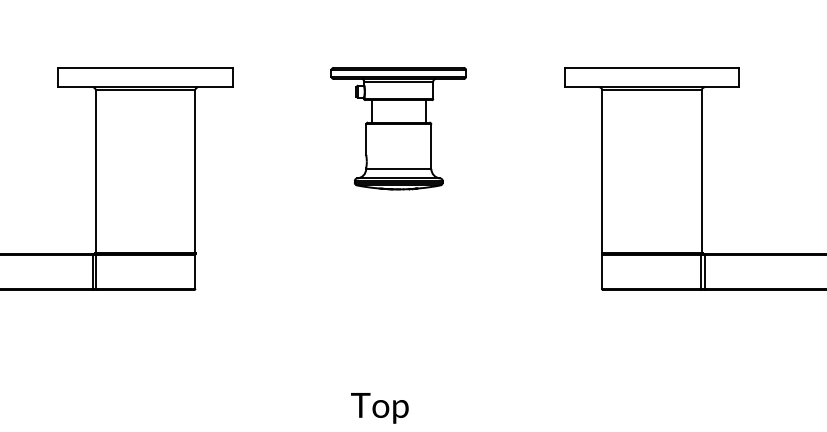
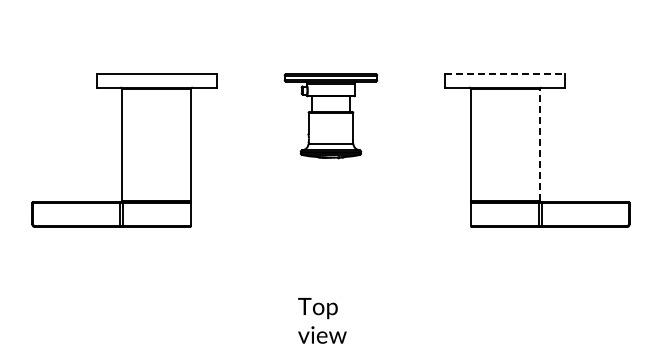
line: (652, 68) -> (505, 74), solid -> dashed
line: (701, 170) -> (539, 144), solid -> dashed

